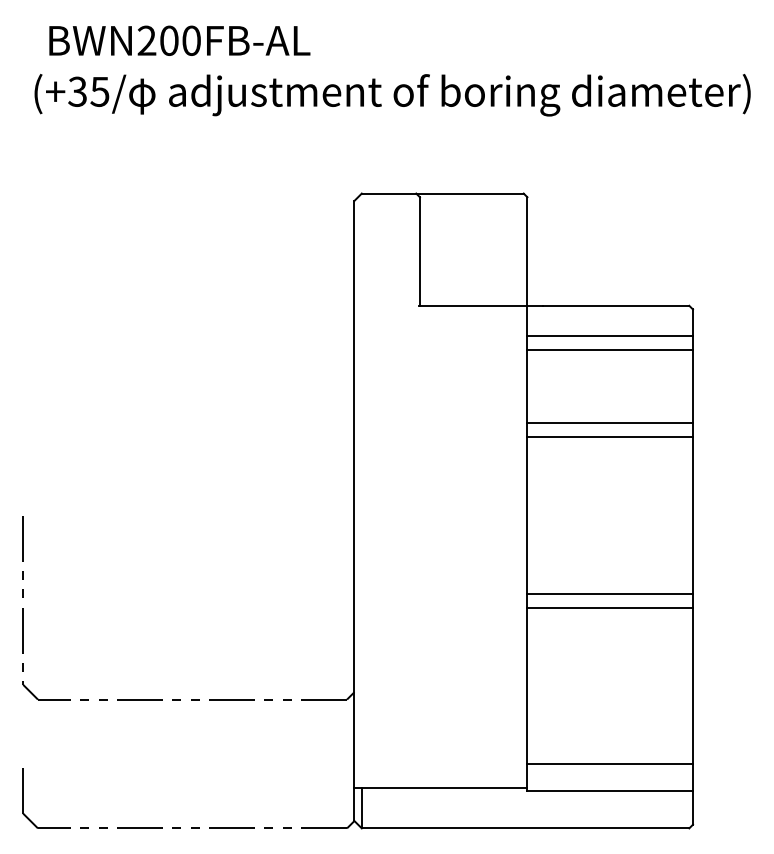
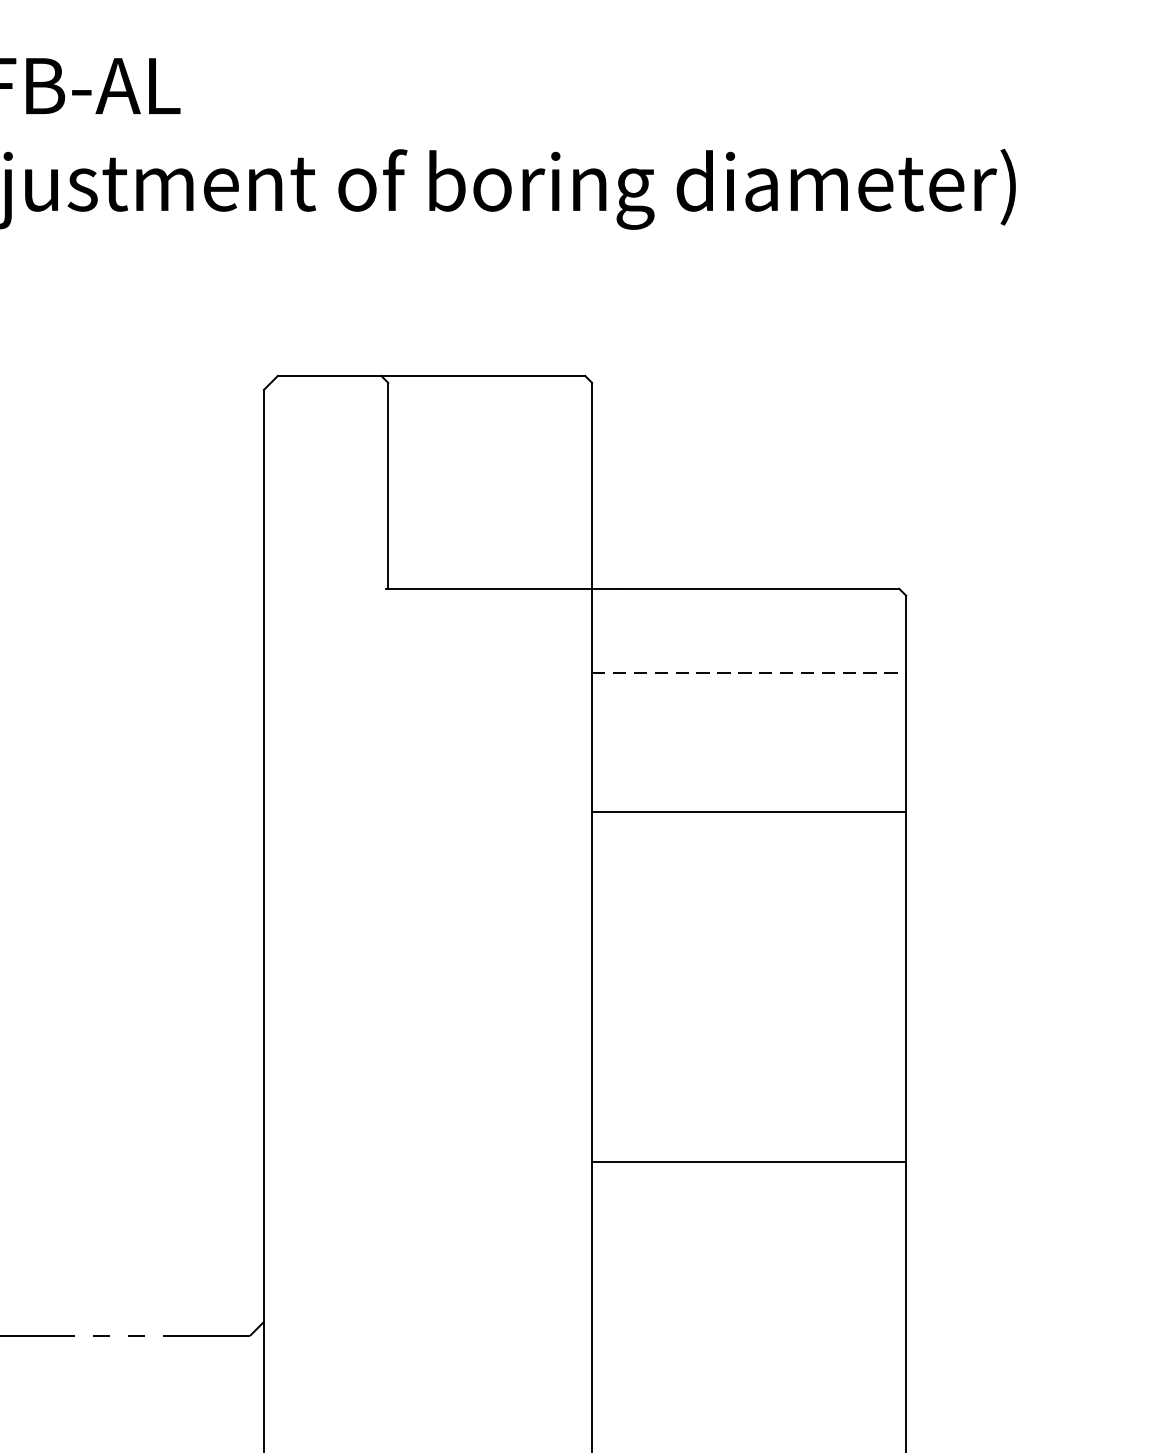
line: (610, 336) -> (749, 647), removed
line: (610, 350) -> (749, 673), solid -> dashed
line: (610, 437) -> (749, 838), removed
line: (610, 594) -> (749, 1136), removed

